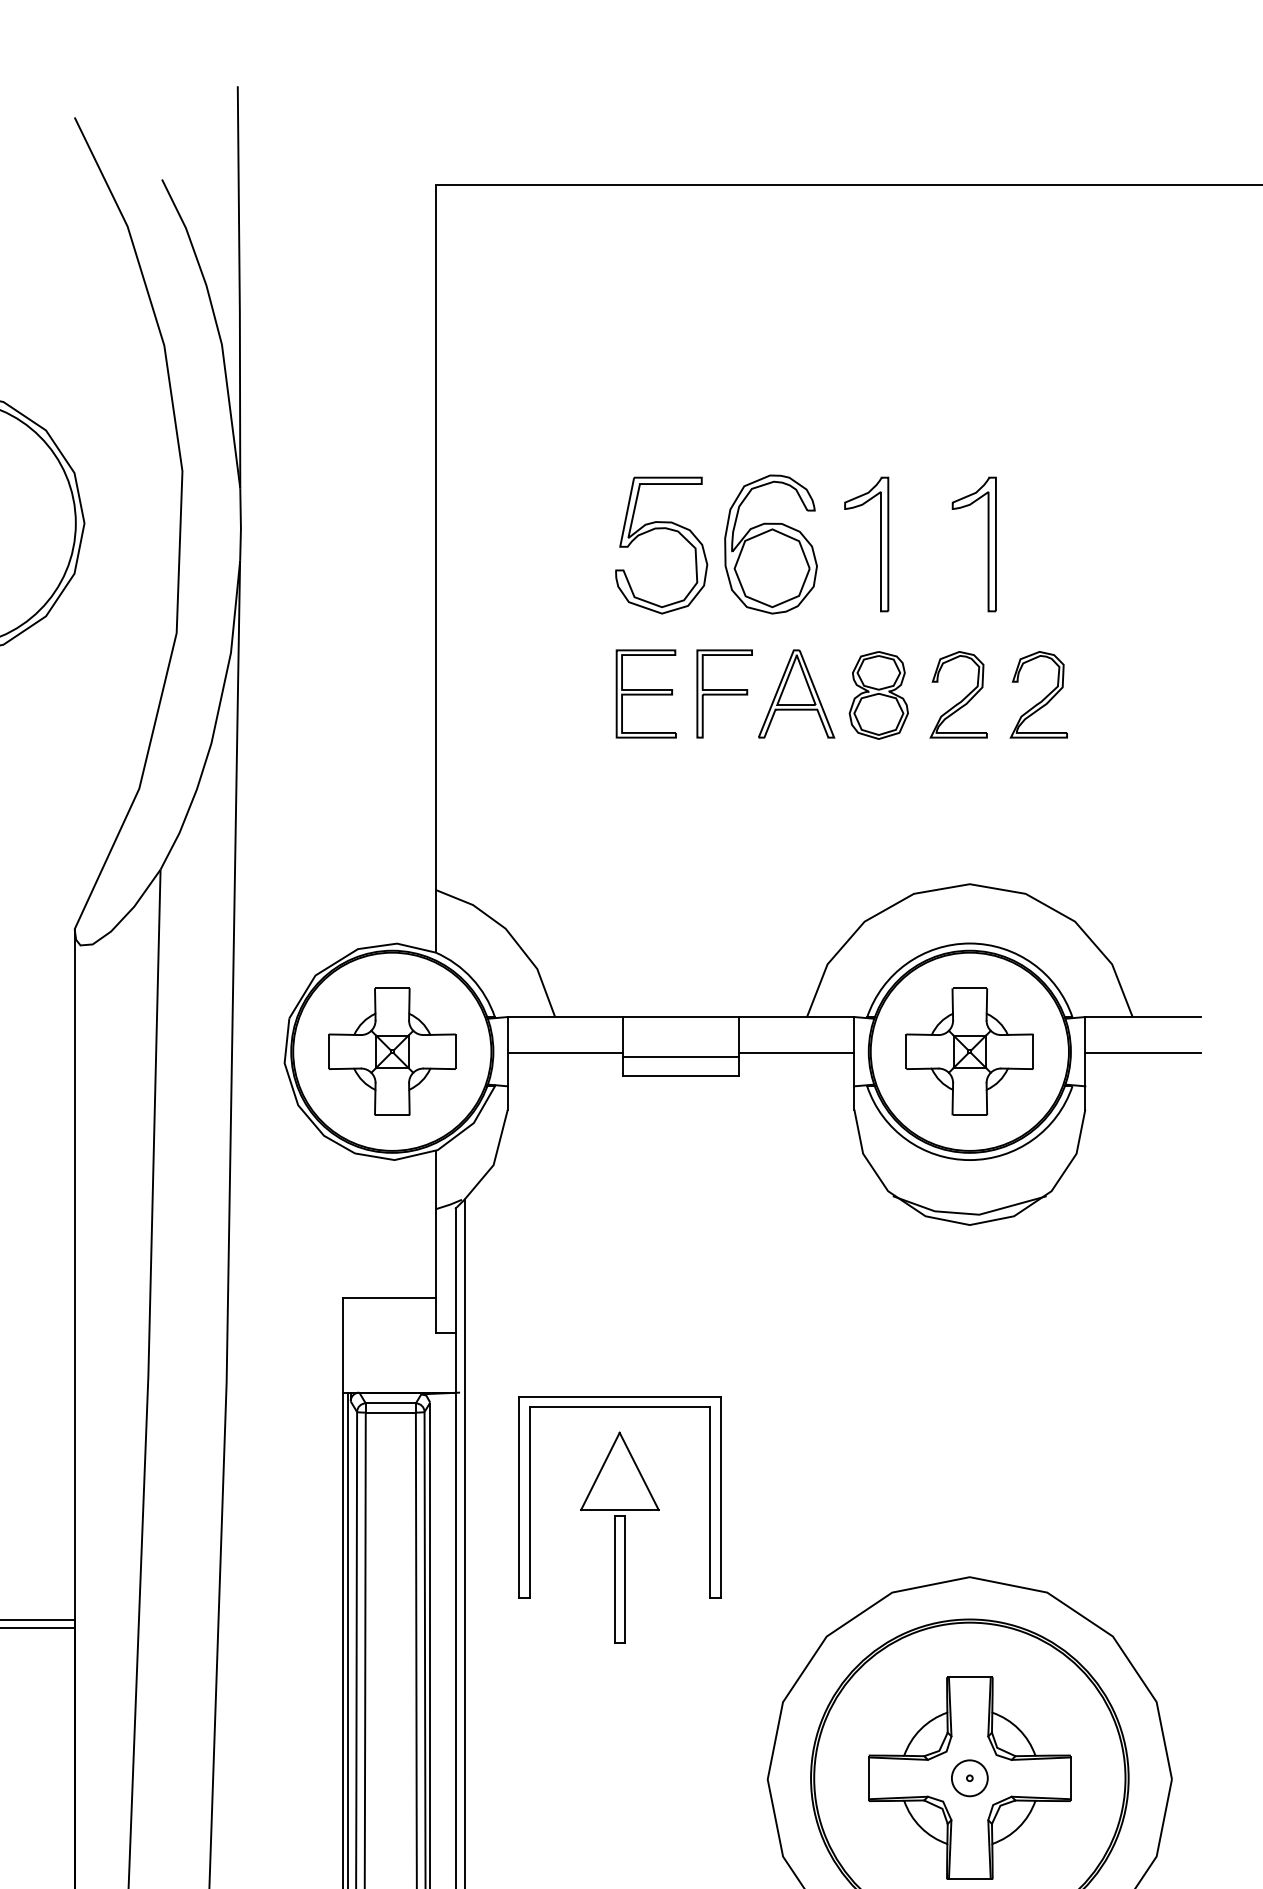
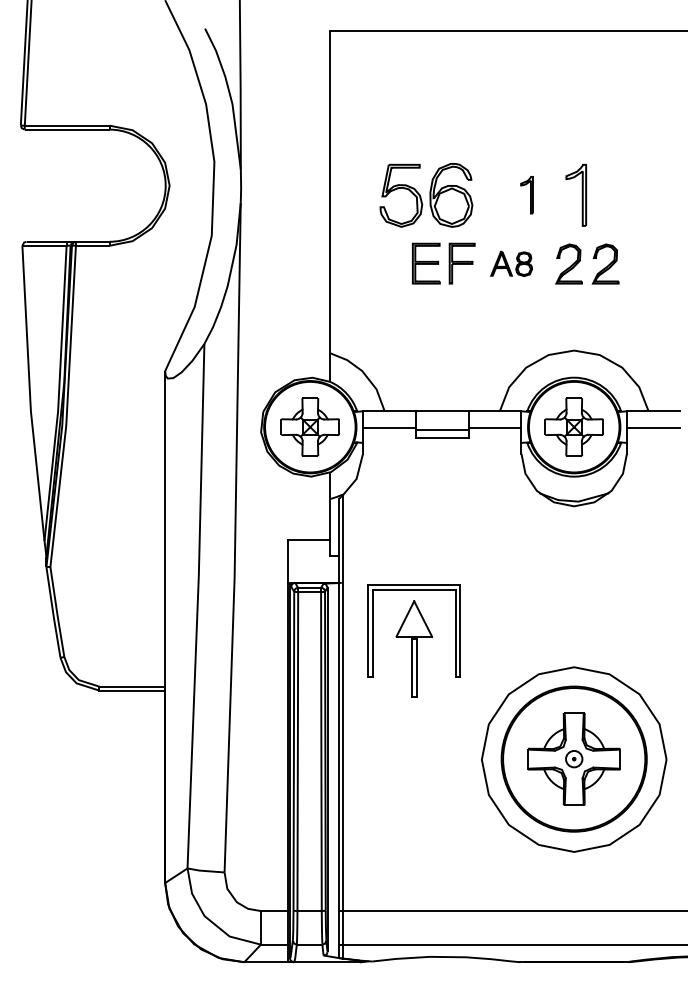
part: (865, 542) -> (526, 194), size x0.6
part: (716, 544) -> (426, 195), moved
part: (832, 693) -> (511, 263), size x0.6

